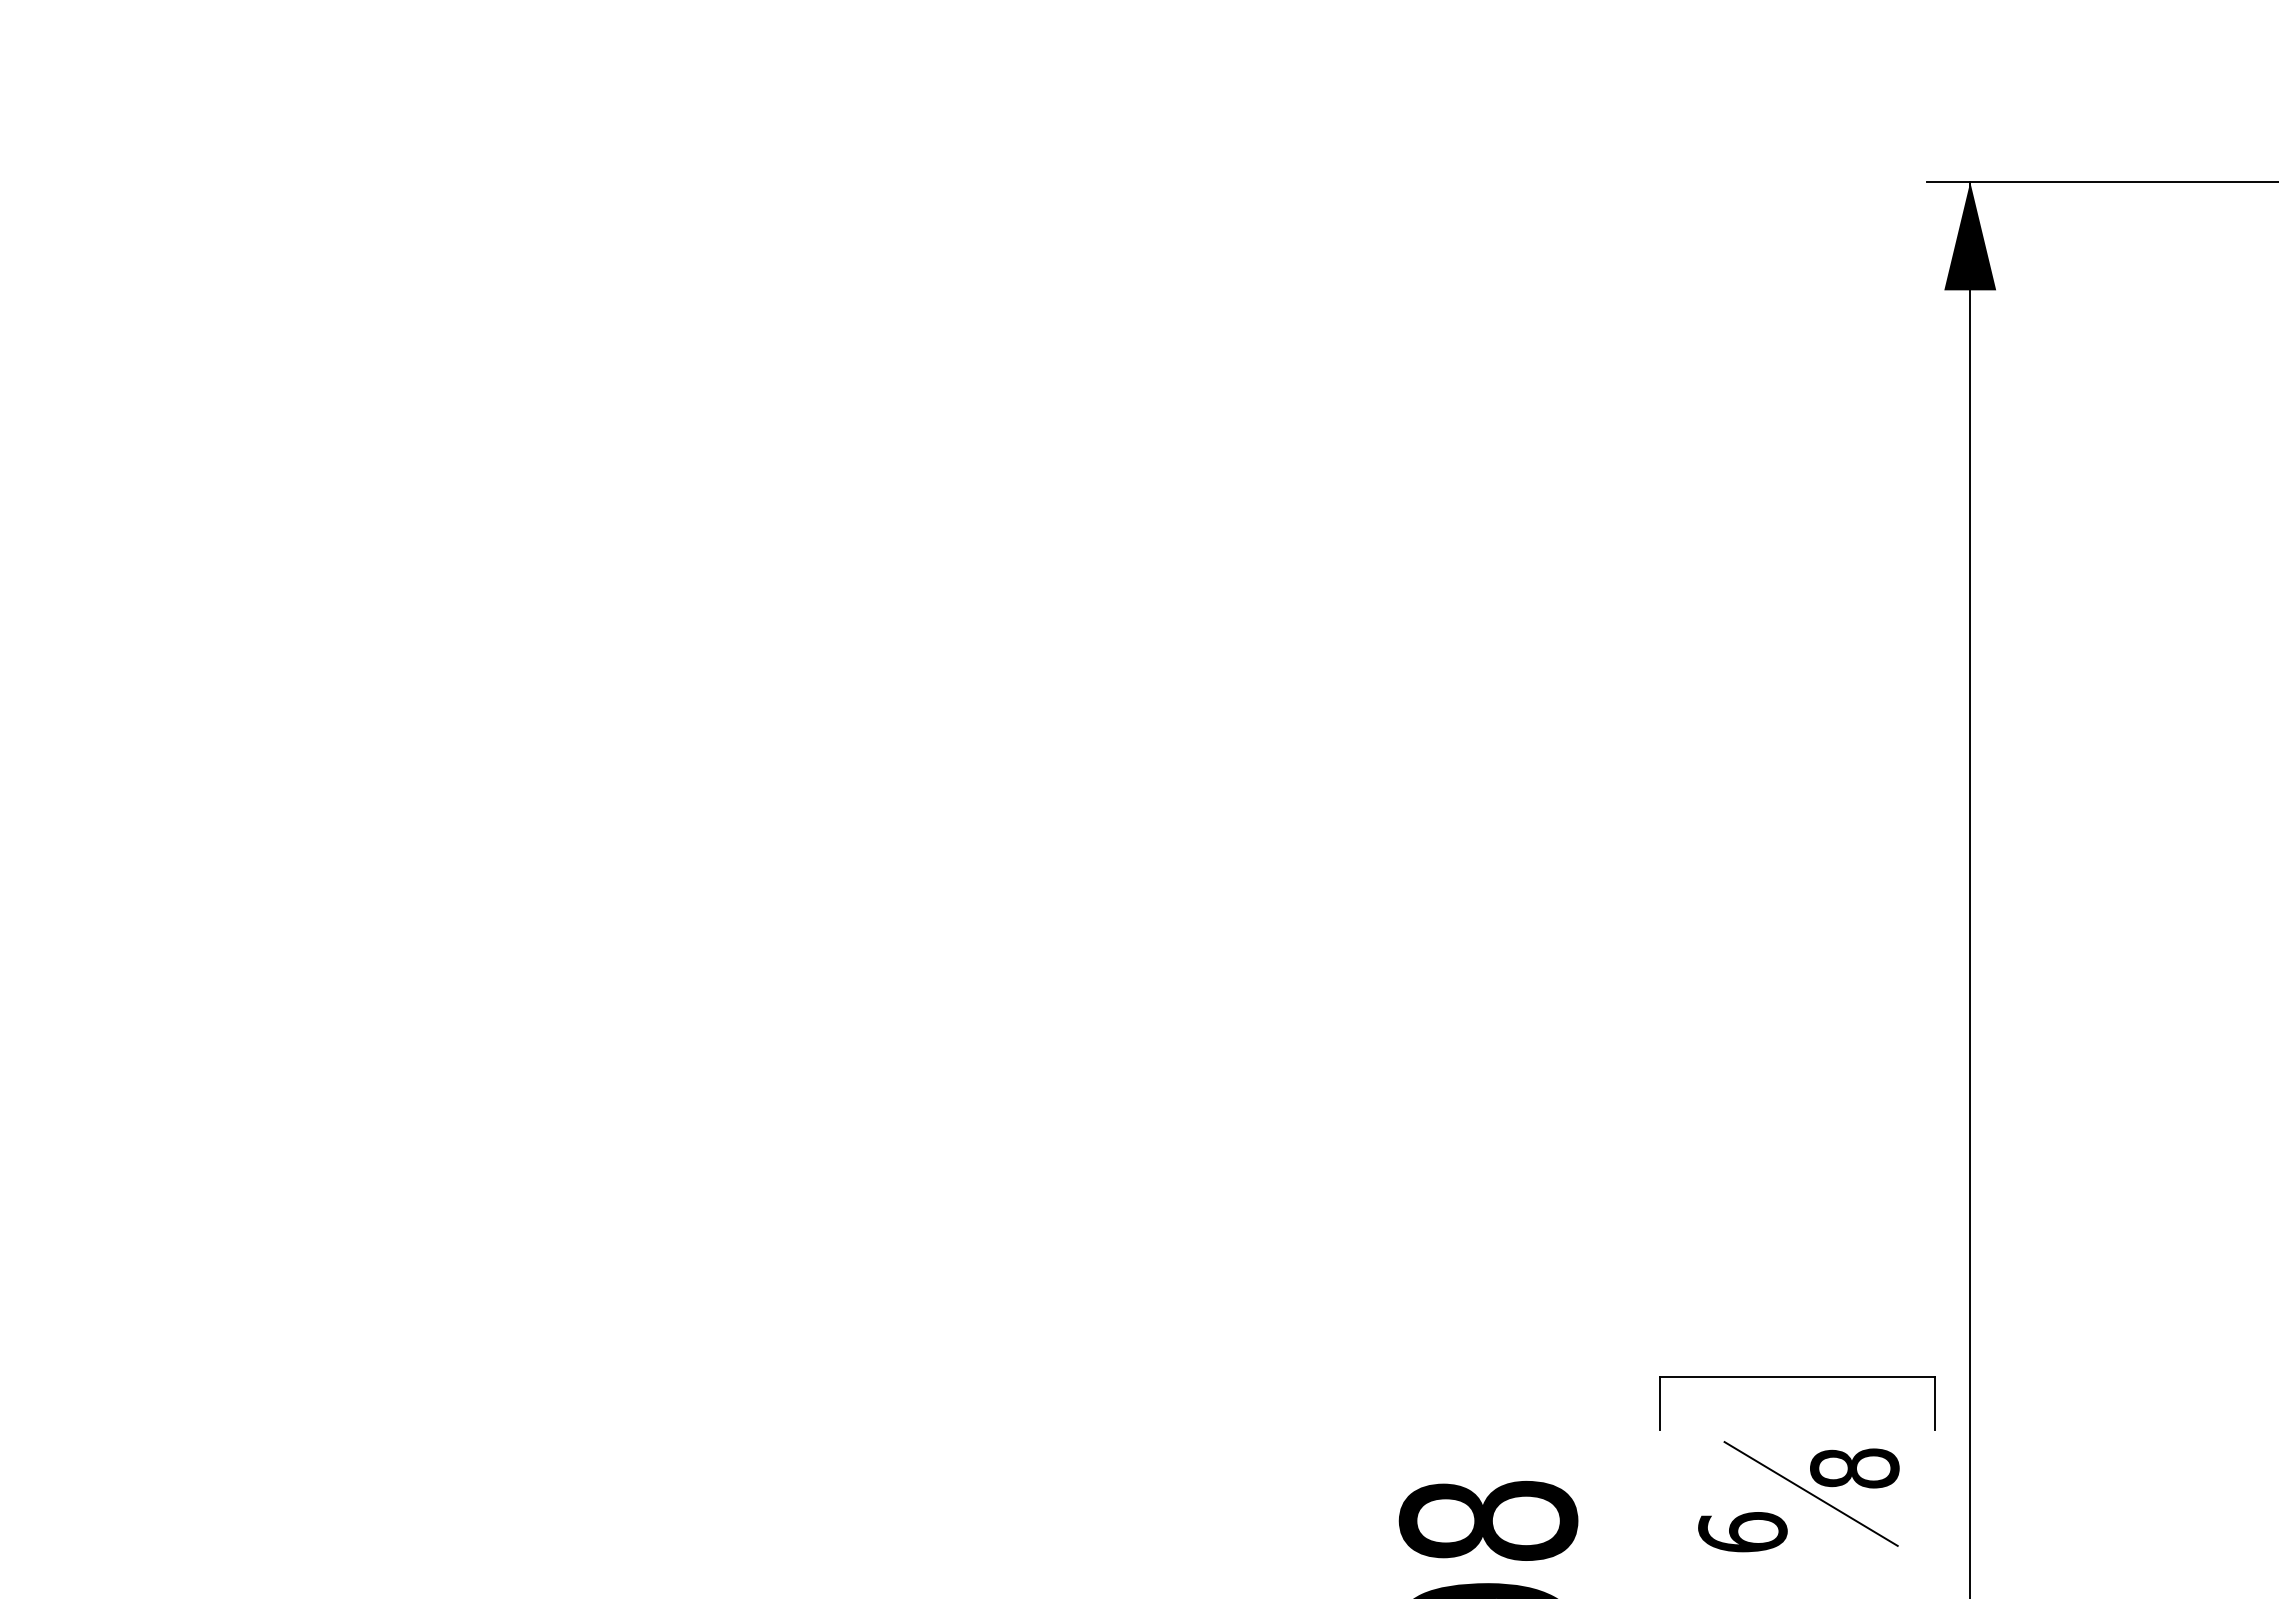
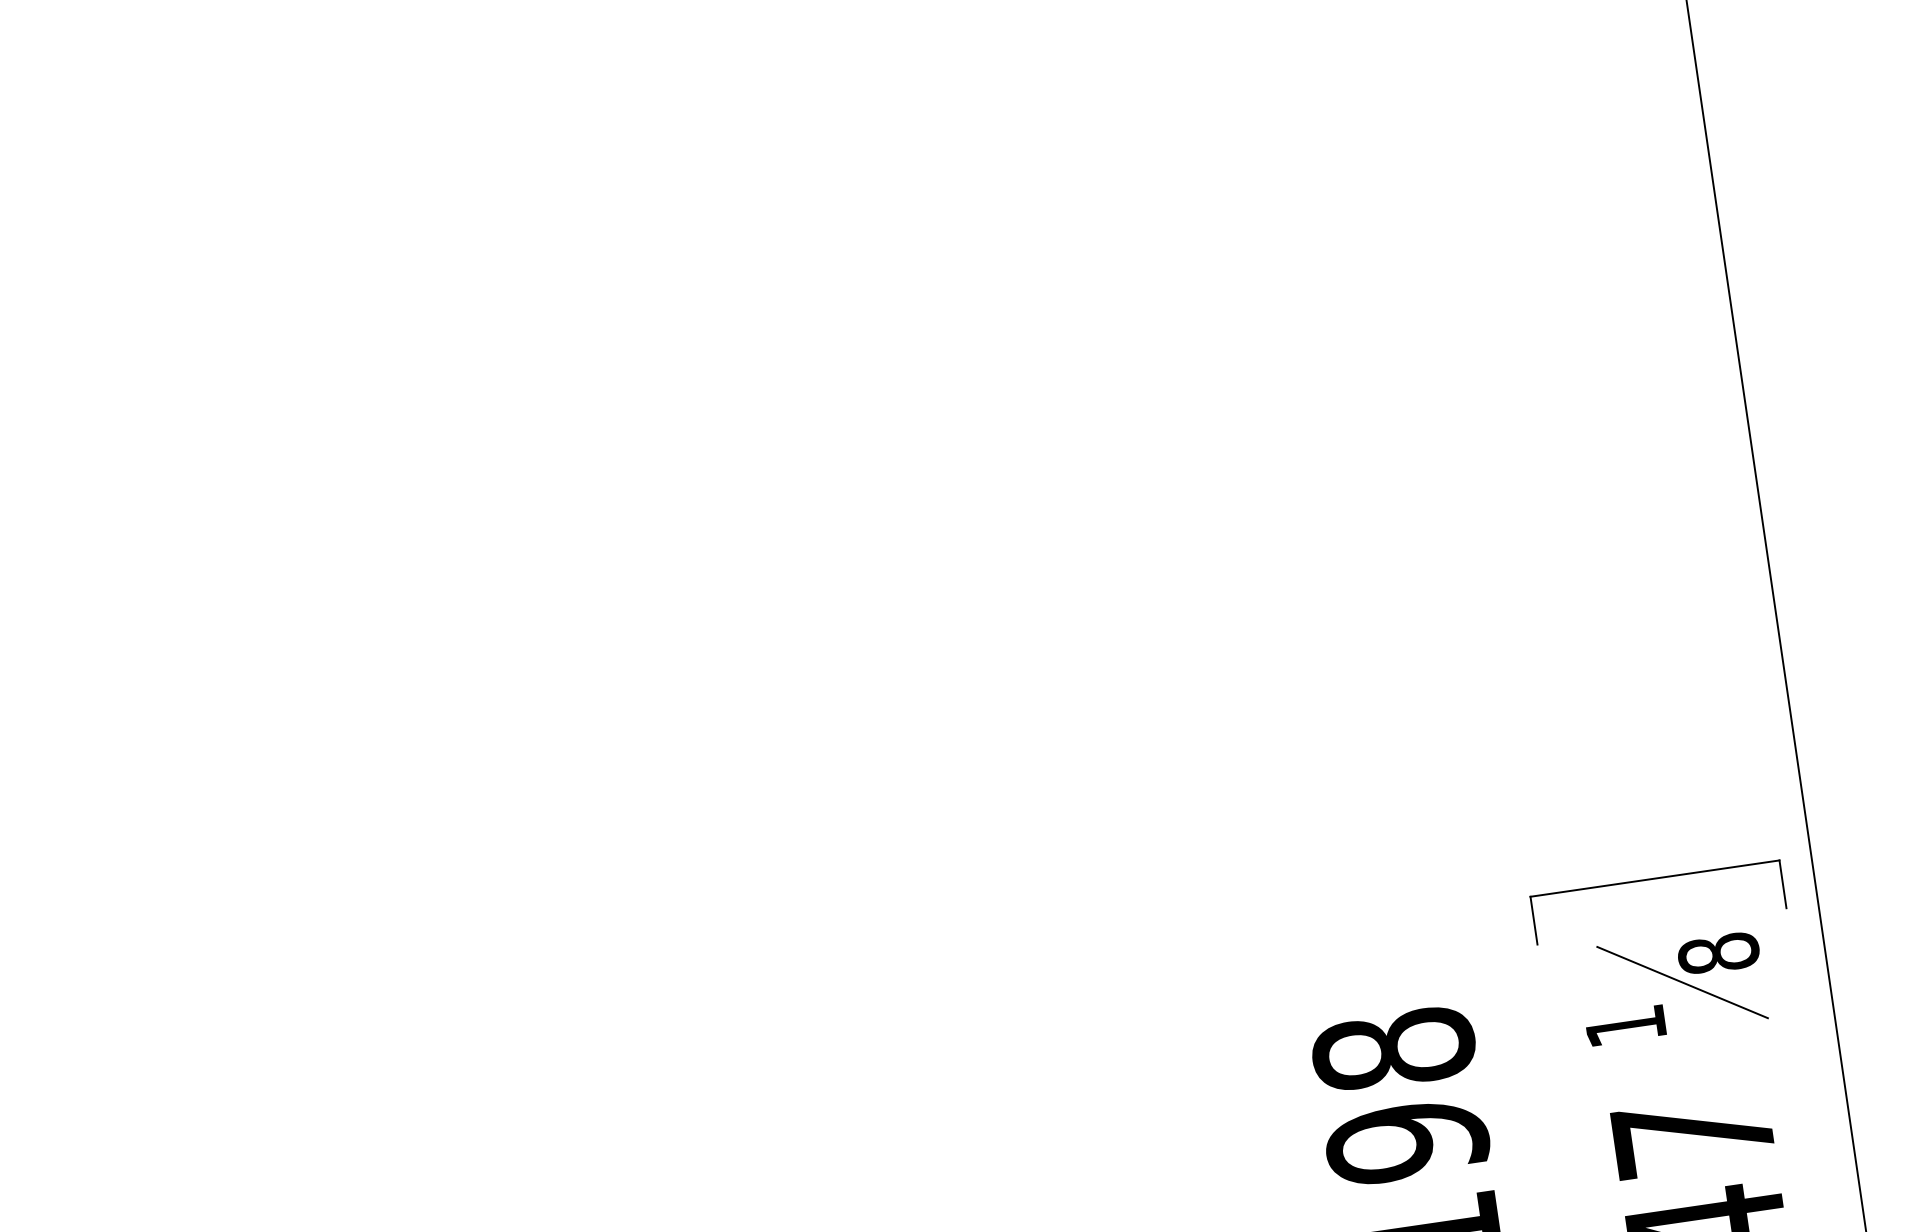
text: (1742, 1532) -> (1625, 1026), 6 -> 1

